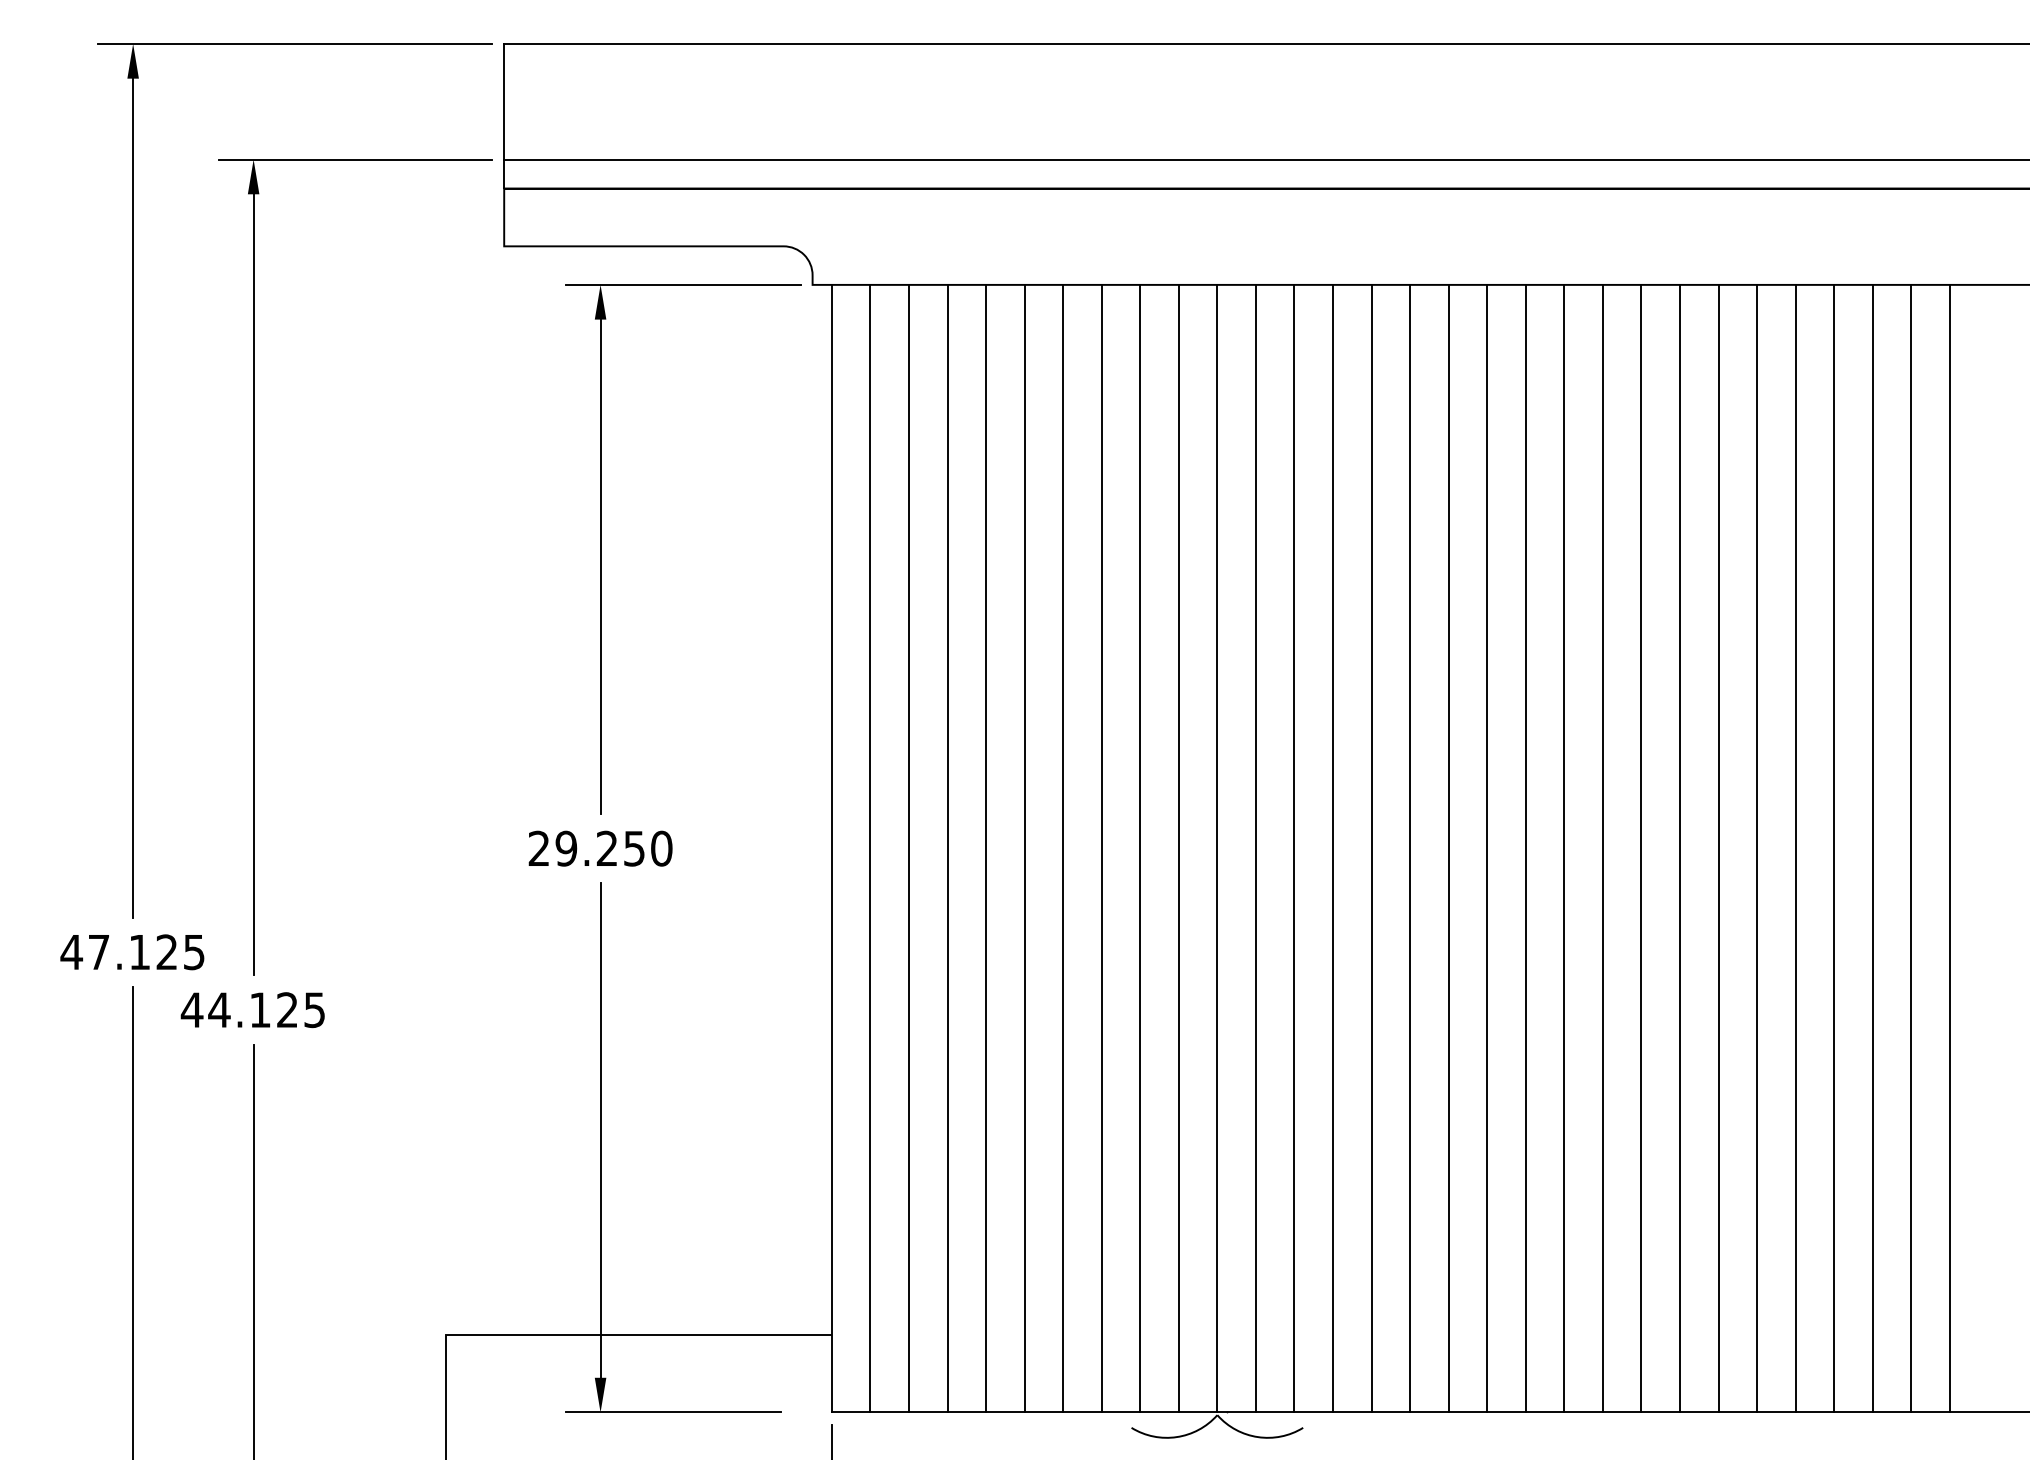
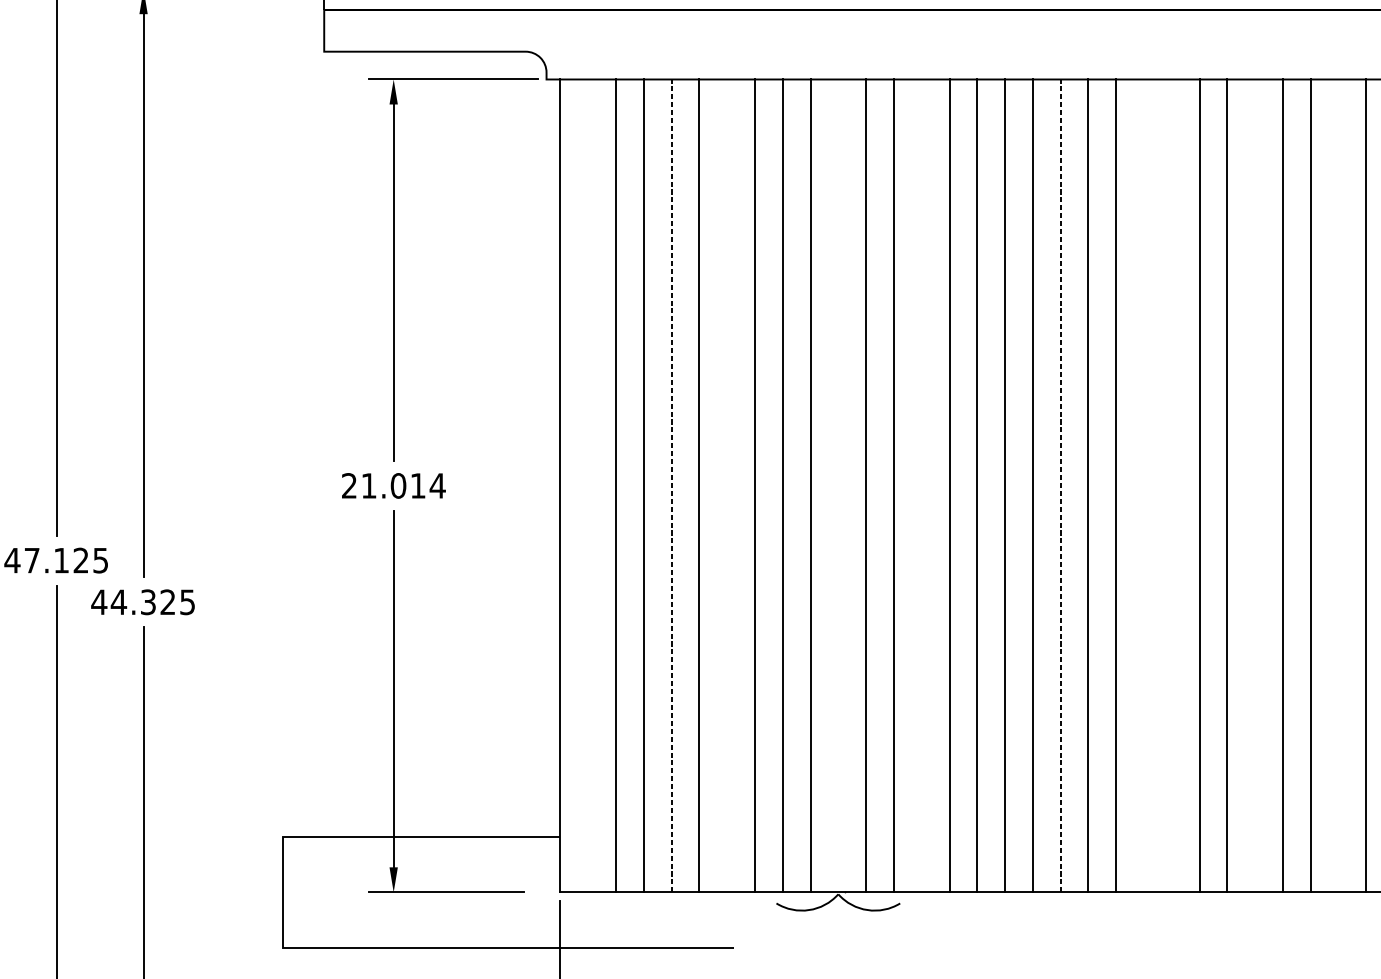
text: (613, 848) -> (403, 485), 29.250 -> 21.014
line: (870, 848) -> (588, 485), removed
line: (986, 848) -> (671, 485), solid -> dashed
line: (1063, 848) -> (727, 485), removed
line: (1217, 848) -> (838, 485), removed
line: (1333, 848) -> (922, 485), removed
line: (1525, 848) -> (1060, 485), solid -> dashed
line: (1641, 848) -> (1144, 485), removed
line: (1679, 848) -> (1171, 485), removed
line: (1795, 848) -> (1255, 485), removed
line: (1911, 848) -> (1338, 485), removed
text: (260, 1010) -> (148, 602), 44.125 -> 44.325

